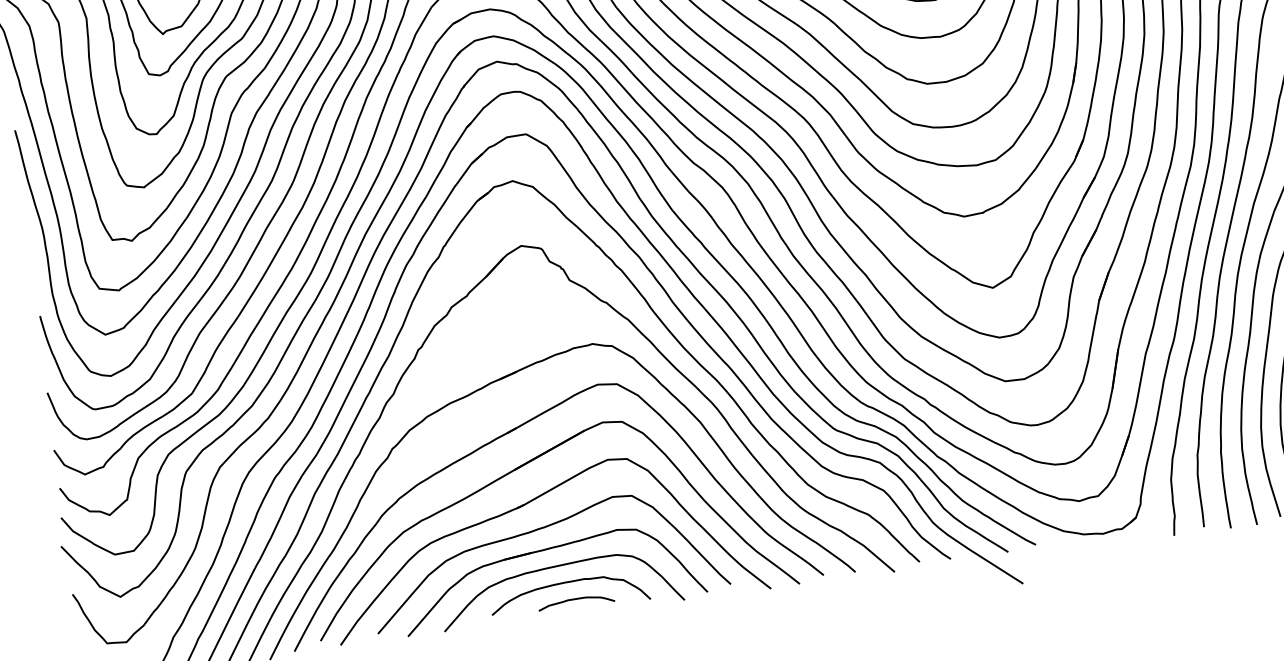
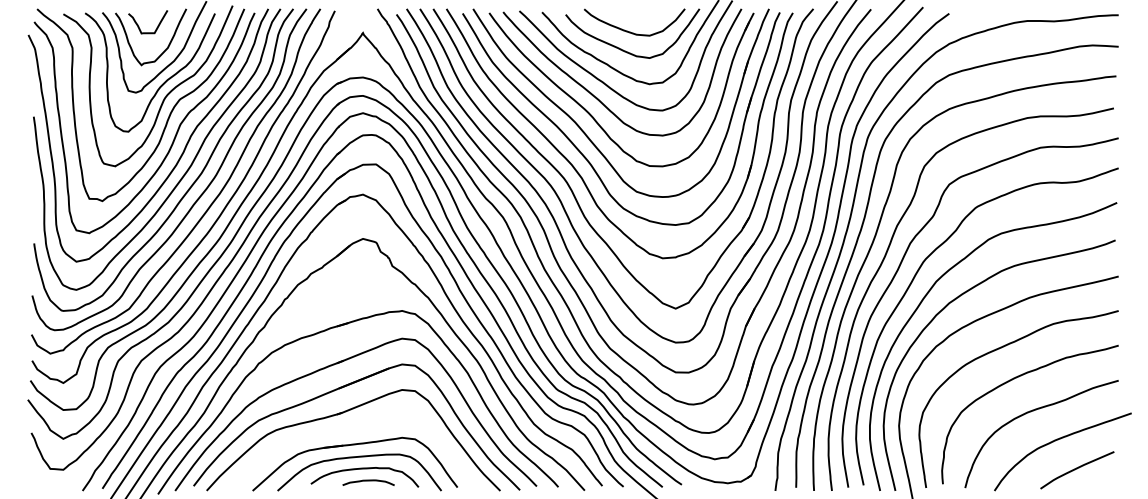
curve: (539, 530) -> (350, 431), removed

